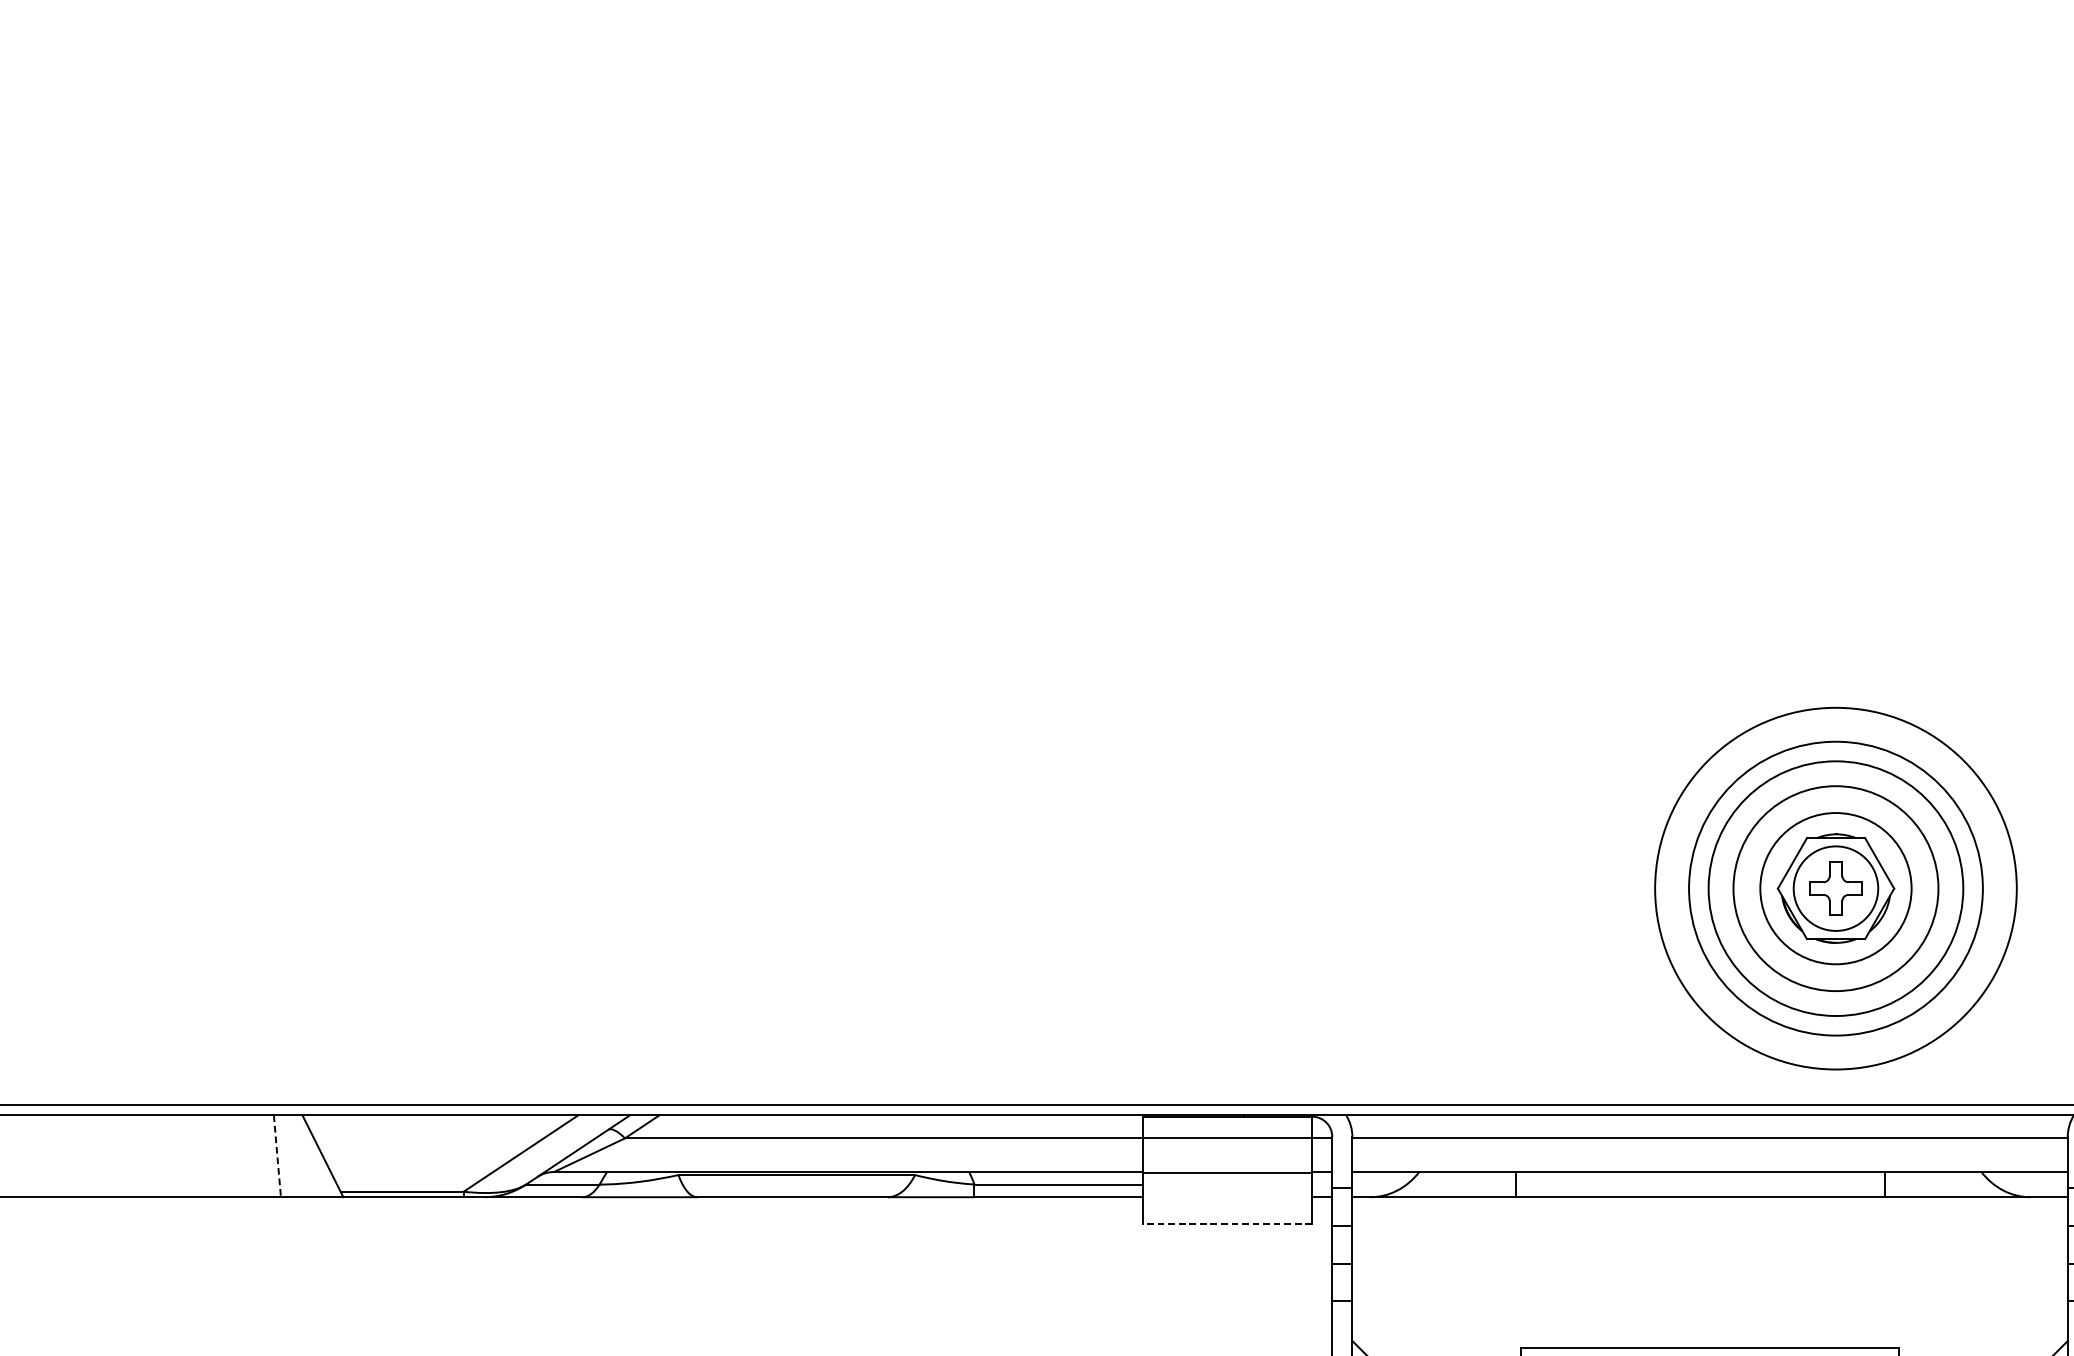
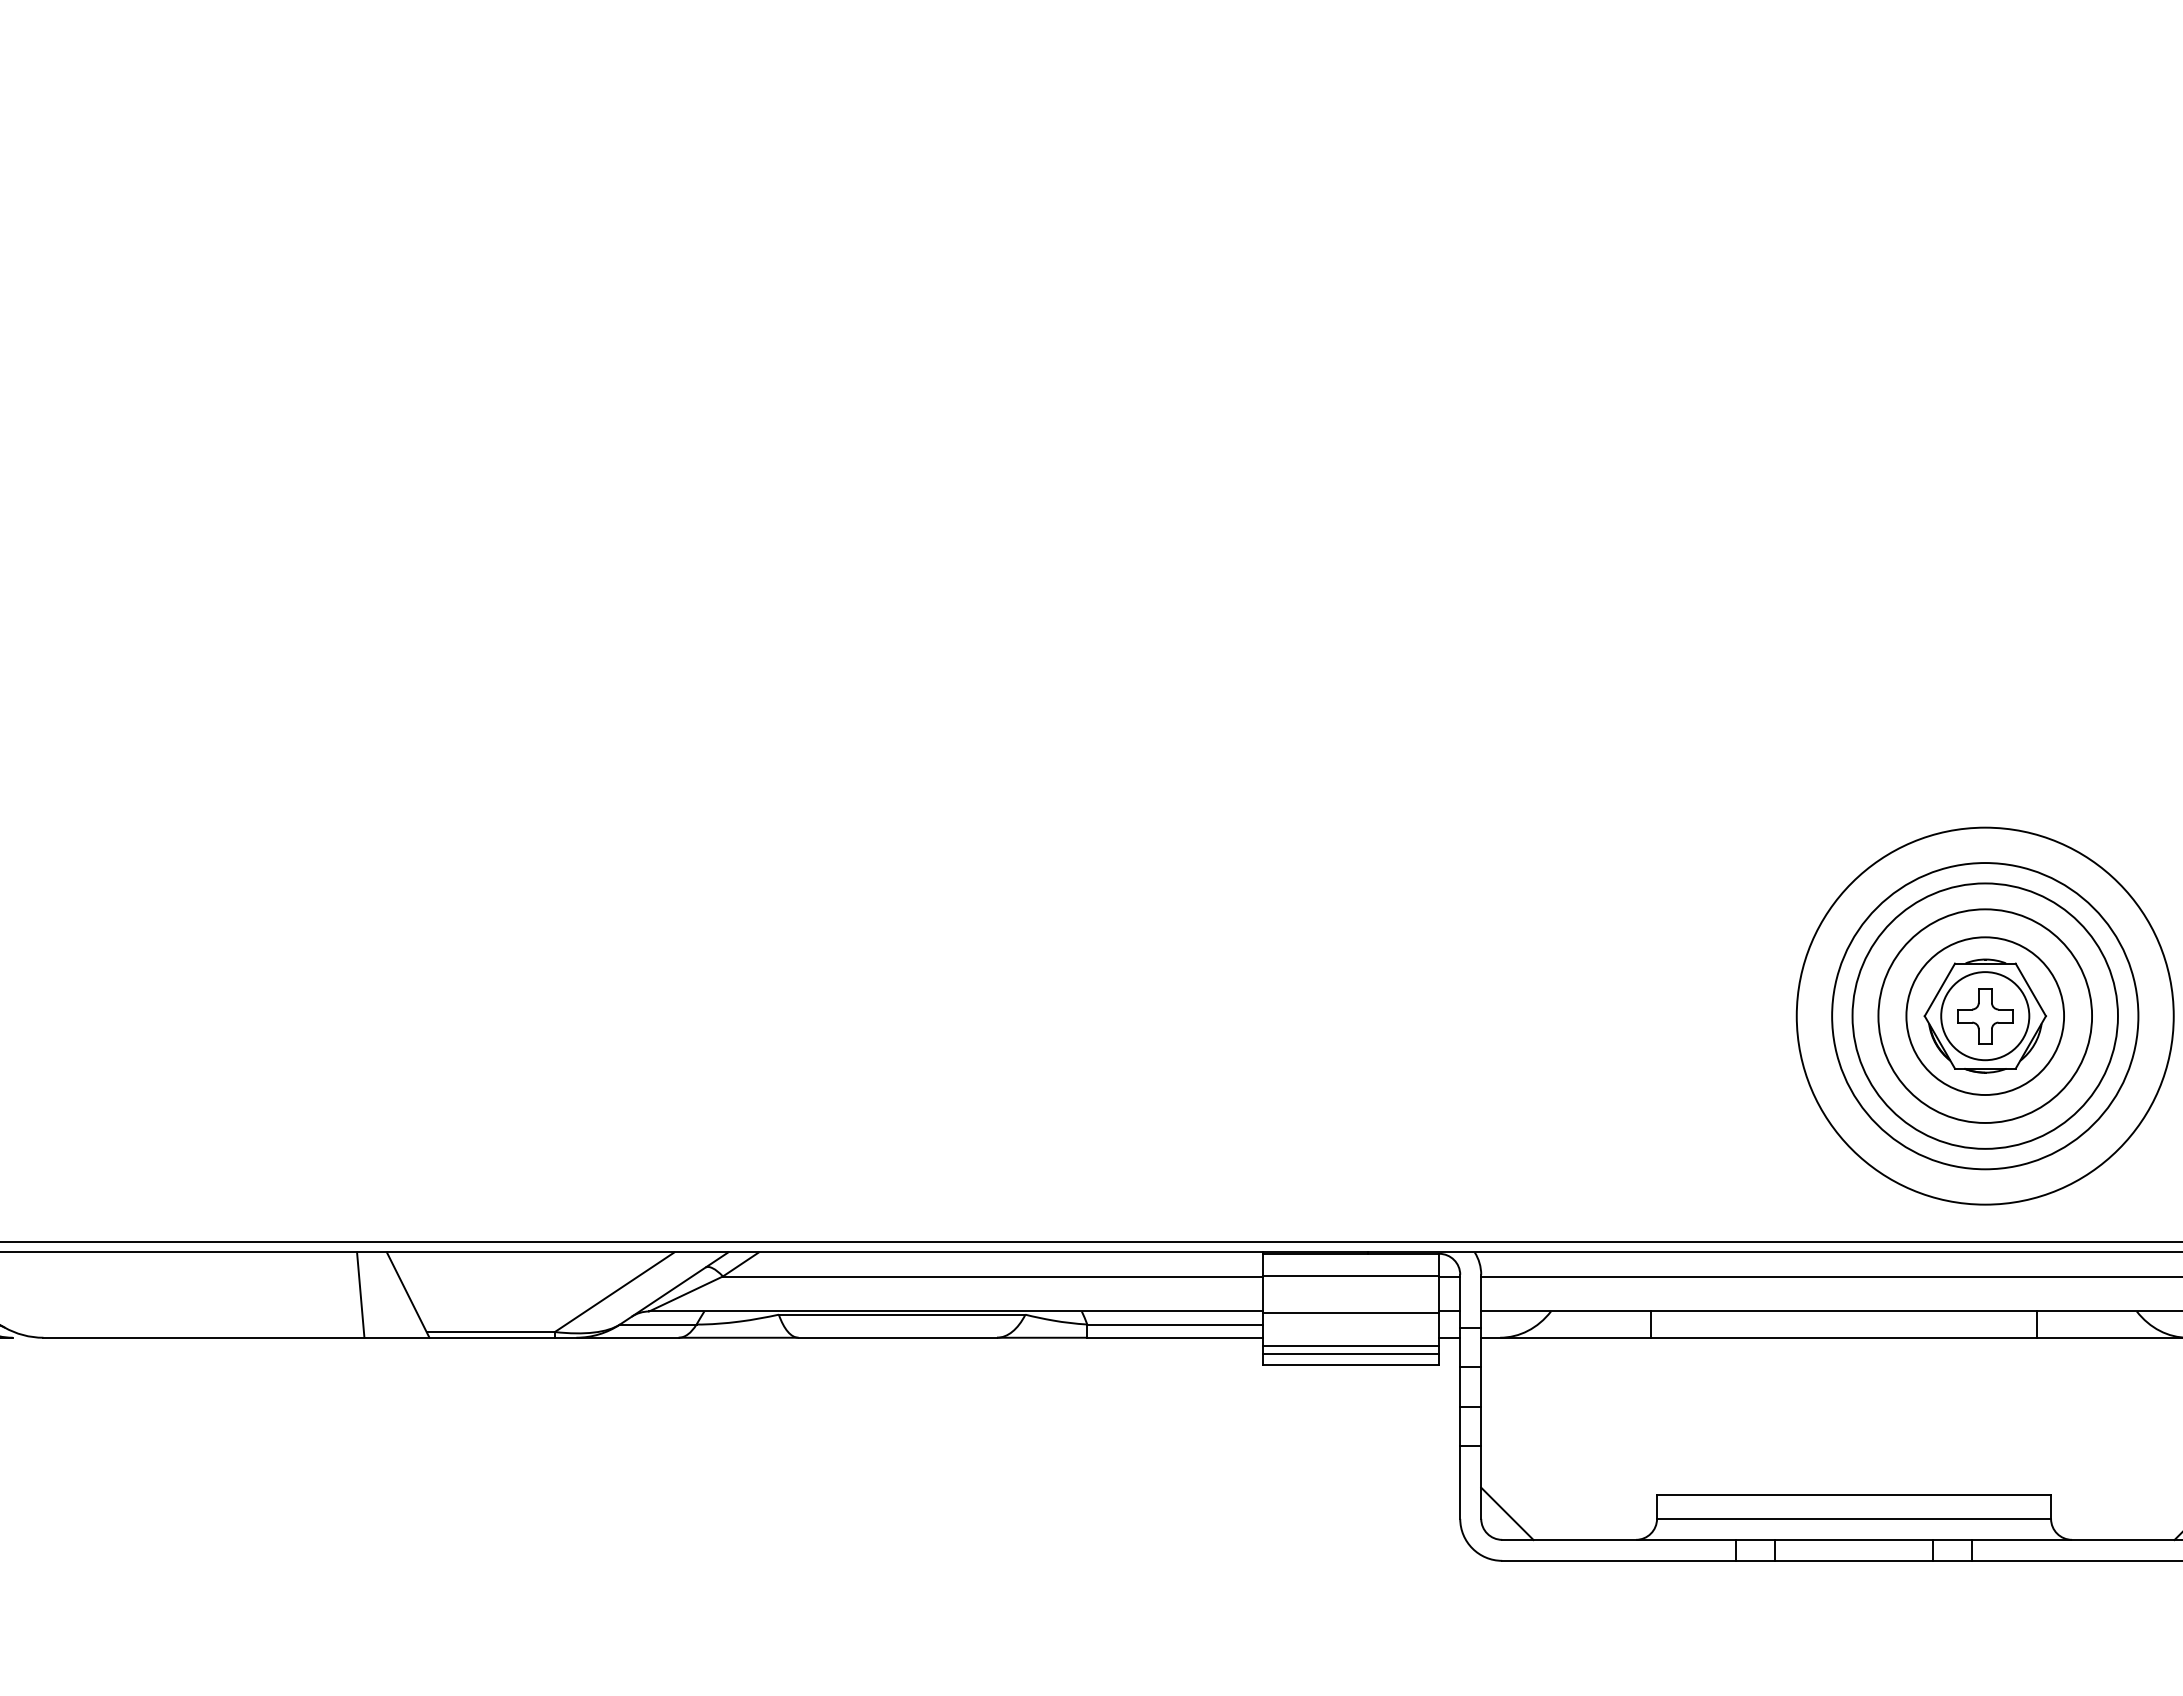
line: (277, 1156) -> (360, 1295), dashed -> solid
line: (1227, 1204) -> (1351, 1345), added
line: (1227, 1212) -> (1351, 1353), added
line: (1226, 1223) -> (1350, 1365), dashed -> solid

